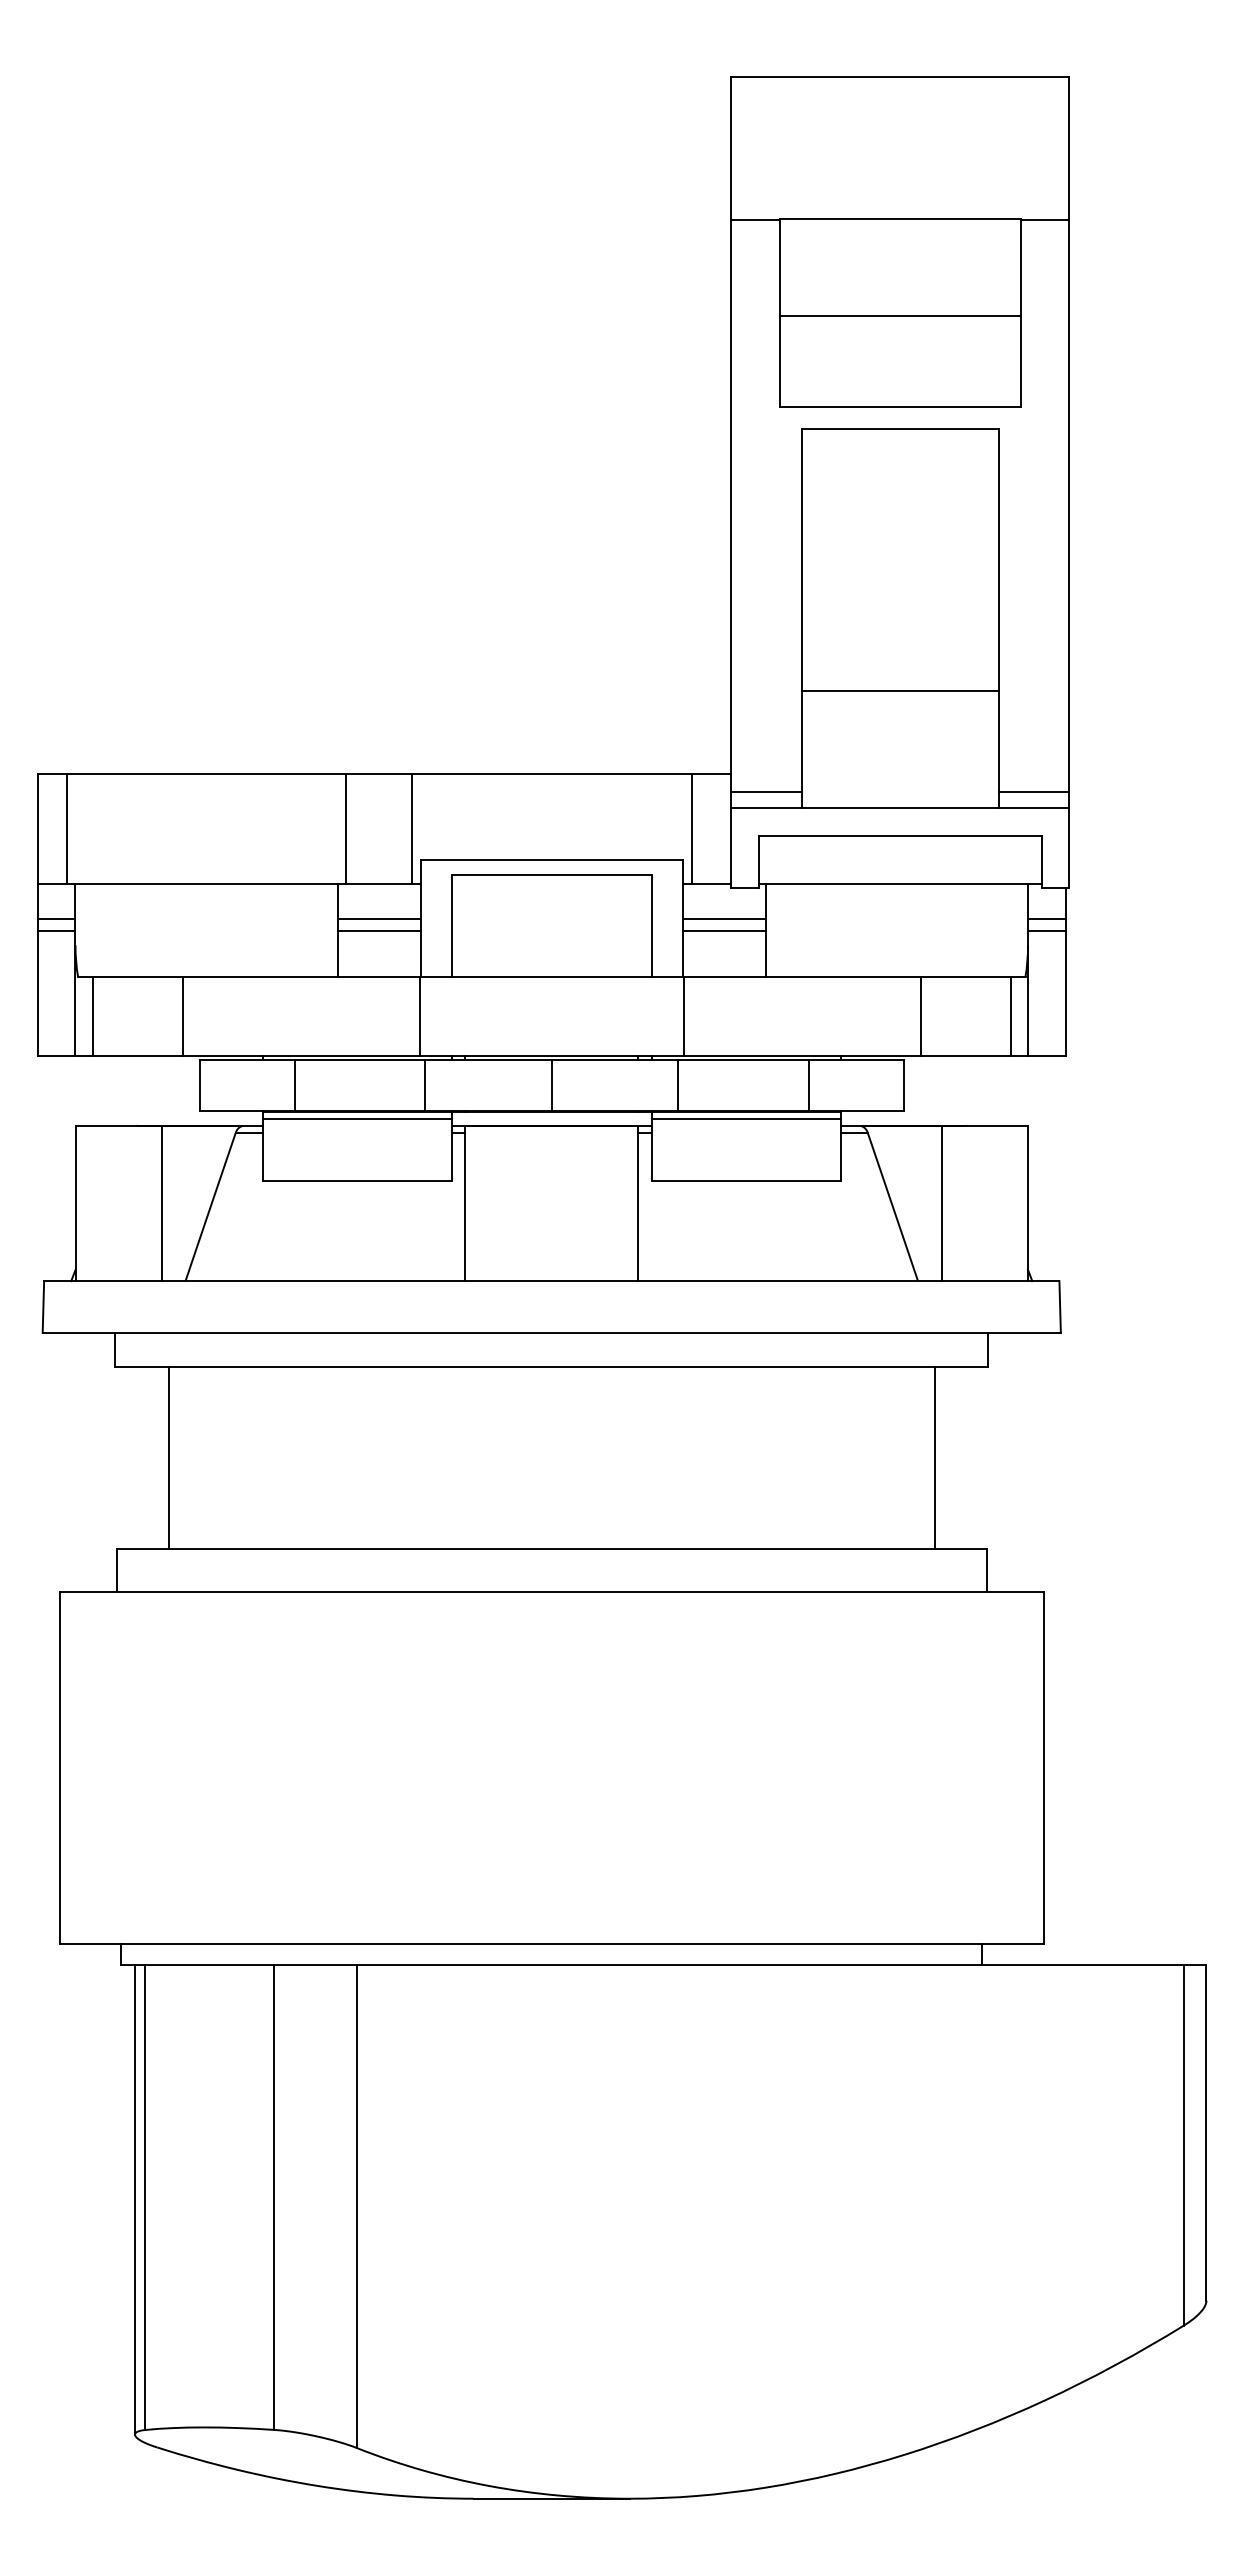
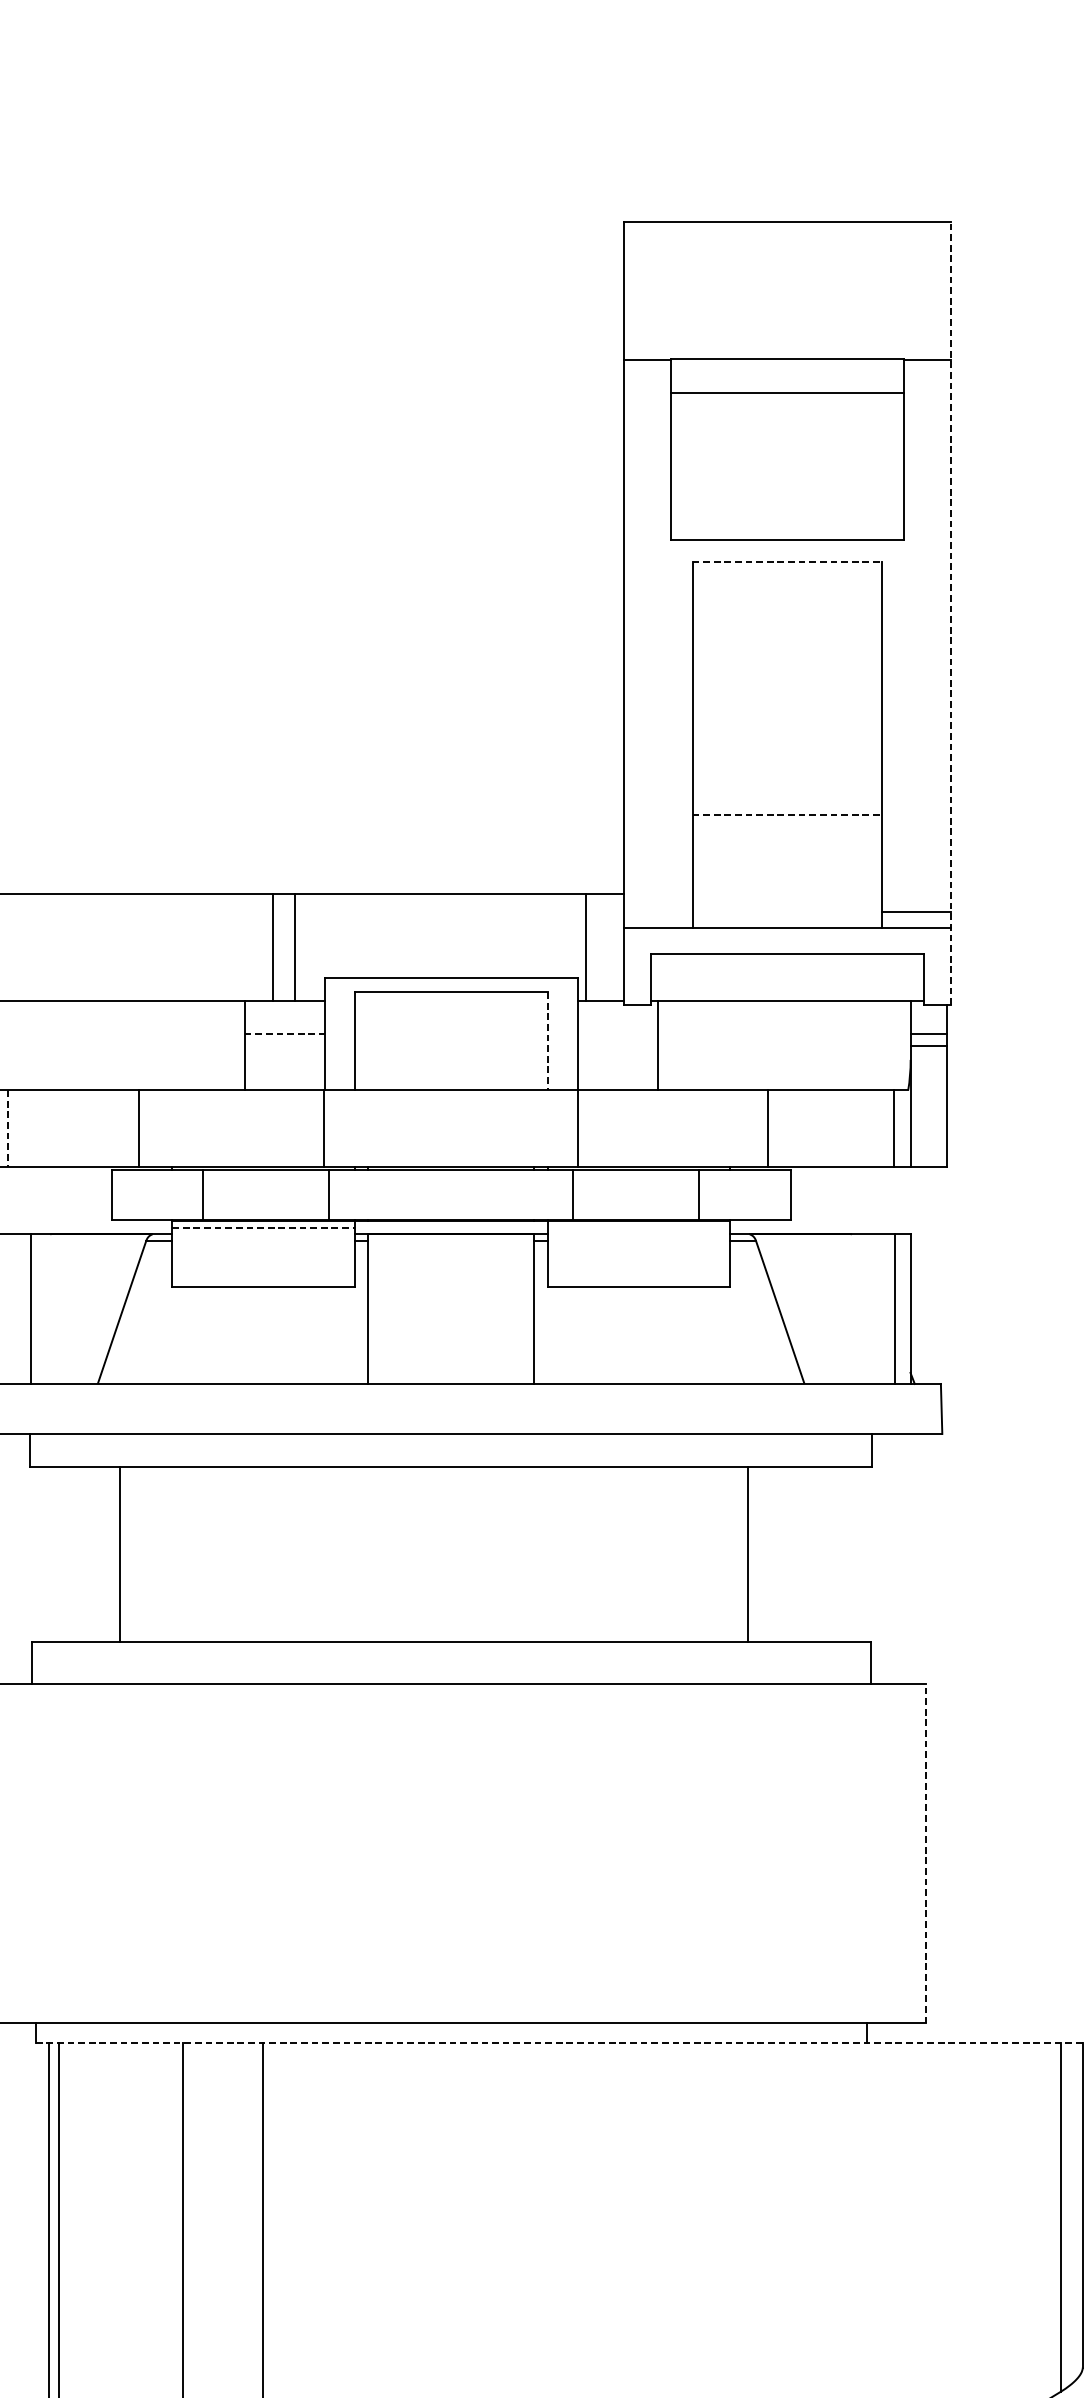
line: (900, 316) -> (787, 393), moved
line: (900, 429) -> (787, 562), solid -> dashed
line: (1069, 482) -> (950, 613), solid -> dashed
line: (900, 690) -> (787, 814), solid -> dashed
line: (766, 791) -> (658, 911), removed
line: (346, 828) -> (295, 947), moved
line: (411, 828) -> (272, 947), moved
line: (379, 918) -> (284, 1034), solid -> dashed
line: (723, 918) -> (616, 1034), removed
line: (651, 925) -> (547, 1040), solid -> dashed
line: (378, 930) -> (283, 1045), removed
line: (723, 930) -> (616, 1045), removed
line: (92, 1016) -> (8, 1128), solid -> dashed
line: (183, 1016) -> (139, 1128), moved
line: (920, 1016) -> (768, 1128), moved
line: (551, 1085) -> (450, 1195), removed
line: (357, 1119) -> (263, 1228), solid -> dashed
line: (745, 1119) -> (638, 1228), removed
line: (161, 1203) -> (30, 1309), moved
line: (941, 1203) -> (894, 1309), moved
line: (168, 1457) -> (119, 1554), moved
line: (934, 1457) -> (748, 1554), moved
line: (1043, 1767) -> (925, 1853), solid -> dashed
line: (663, 1964) -> (558, 2043), solid -> dashed

